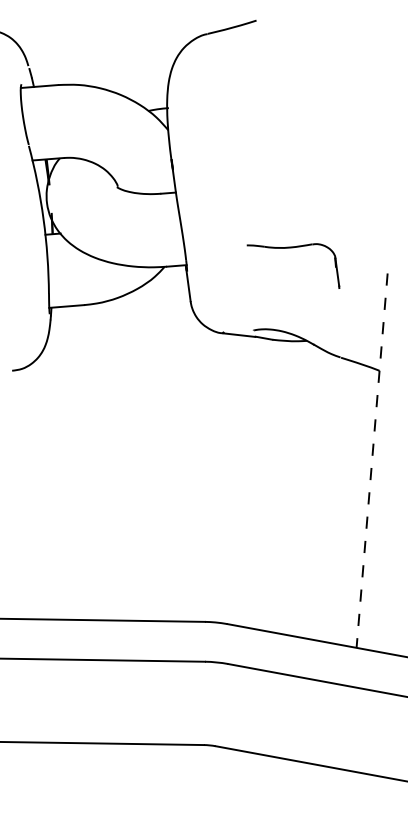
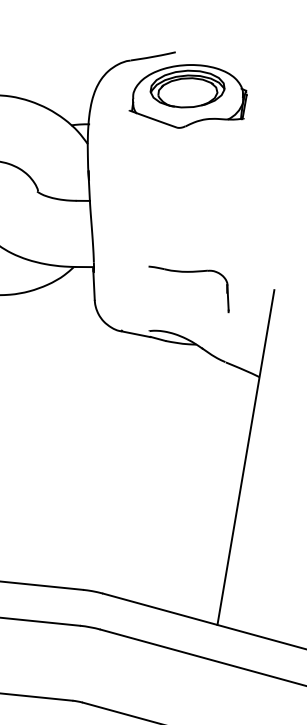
part: (274, 67) -> (188, 95), added
part: (293, 248) -> (190, 272), moved
line: (372, 460) -> (246, 457), dashed -> solid

